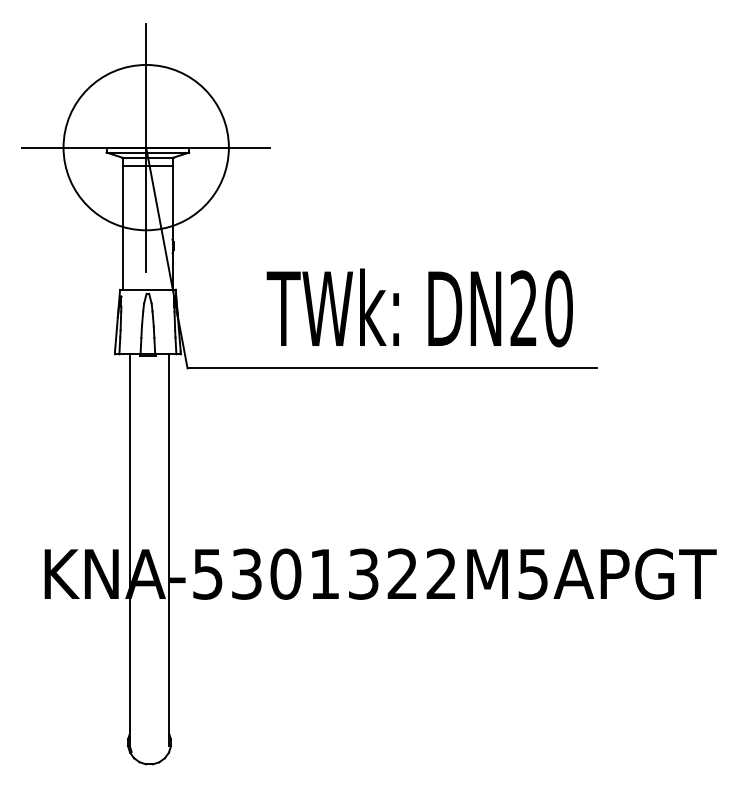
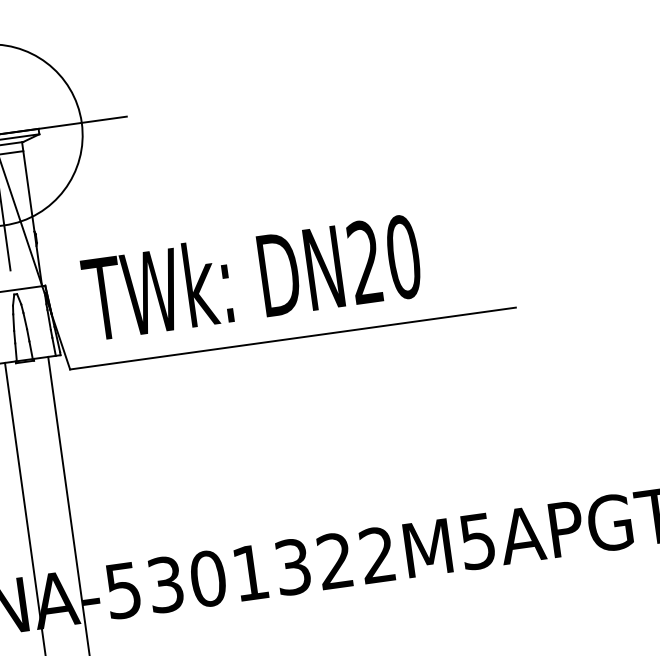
text: (419, 307) -> (251, 276), moved

